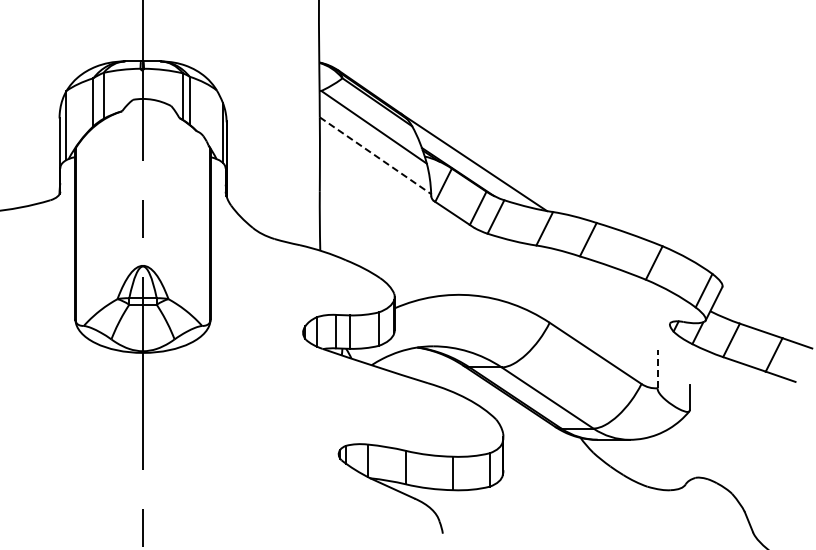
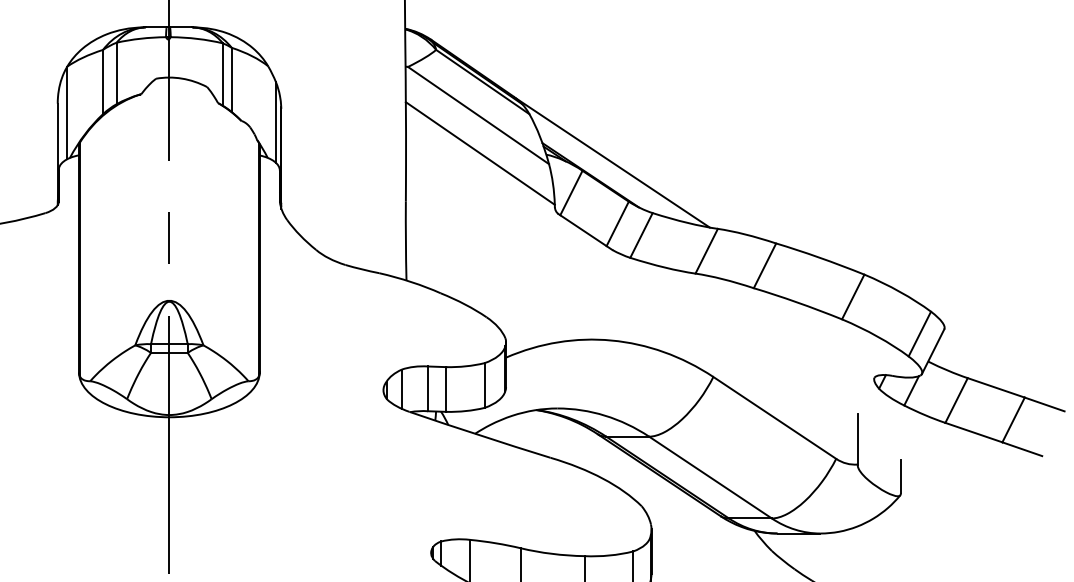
line: (375, 155) -> (480, 153), dashed -> solid
line: (657, 368) -> (857, 438), dashed -> solid

